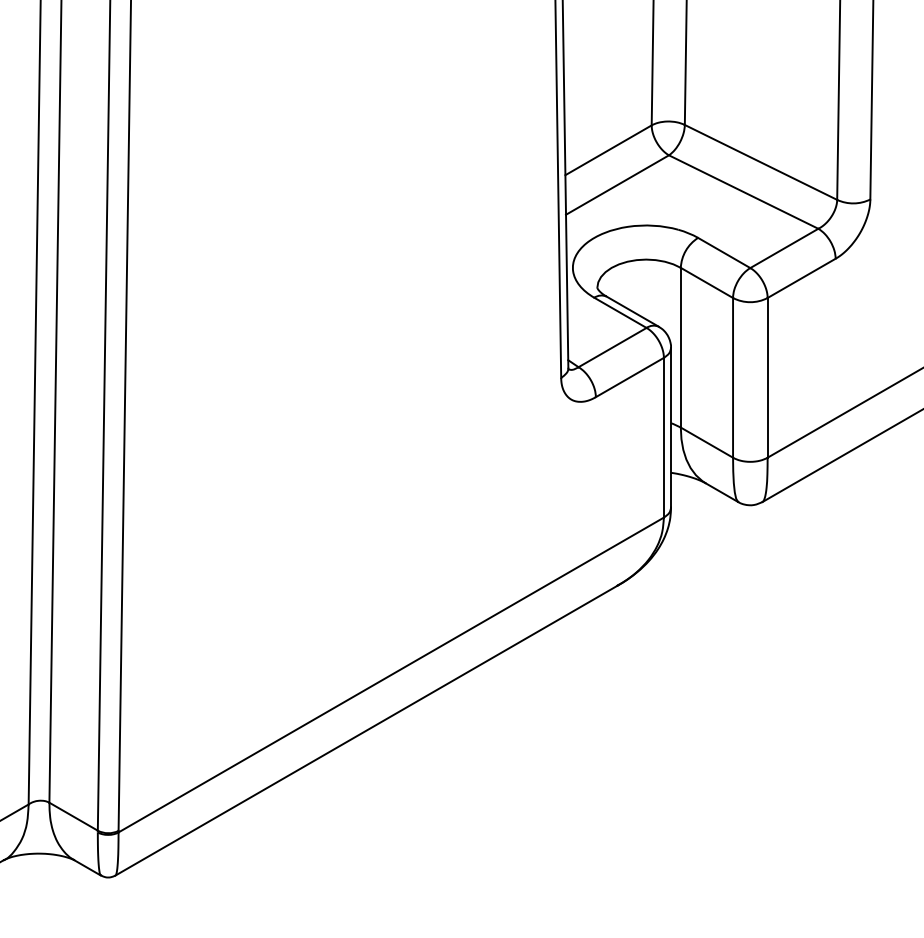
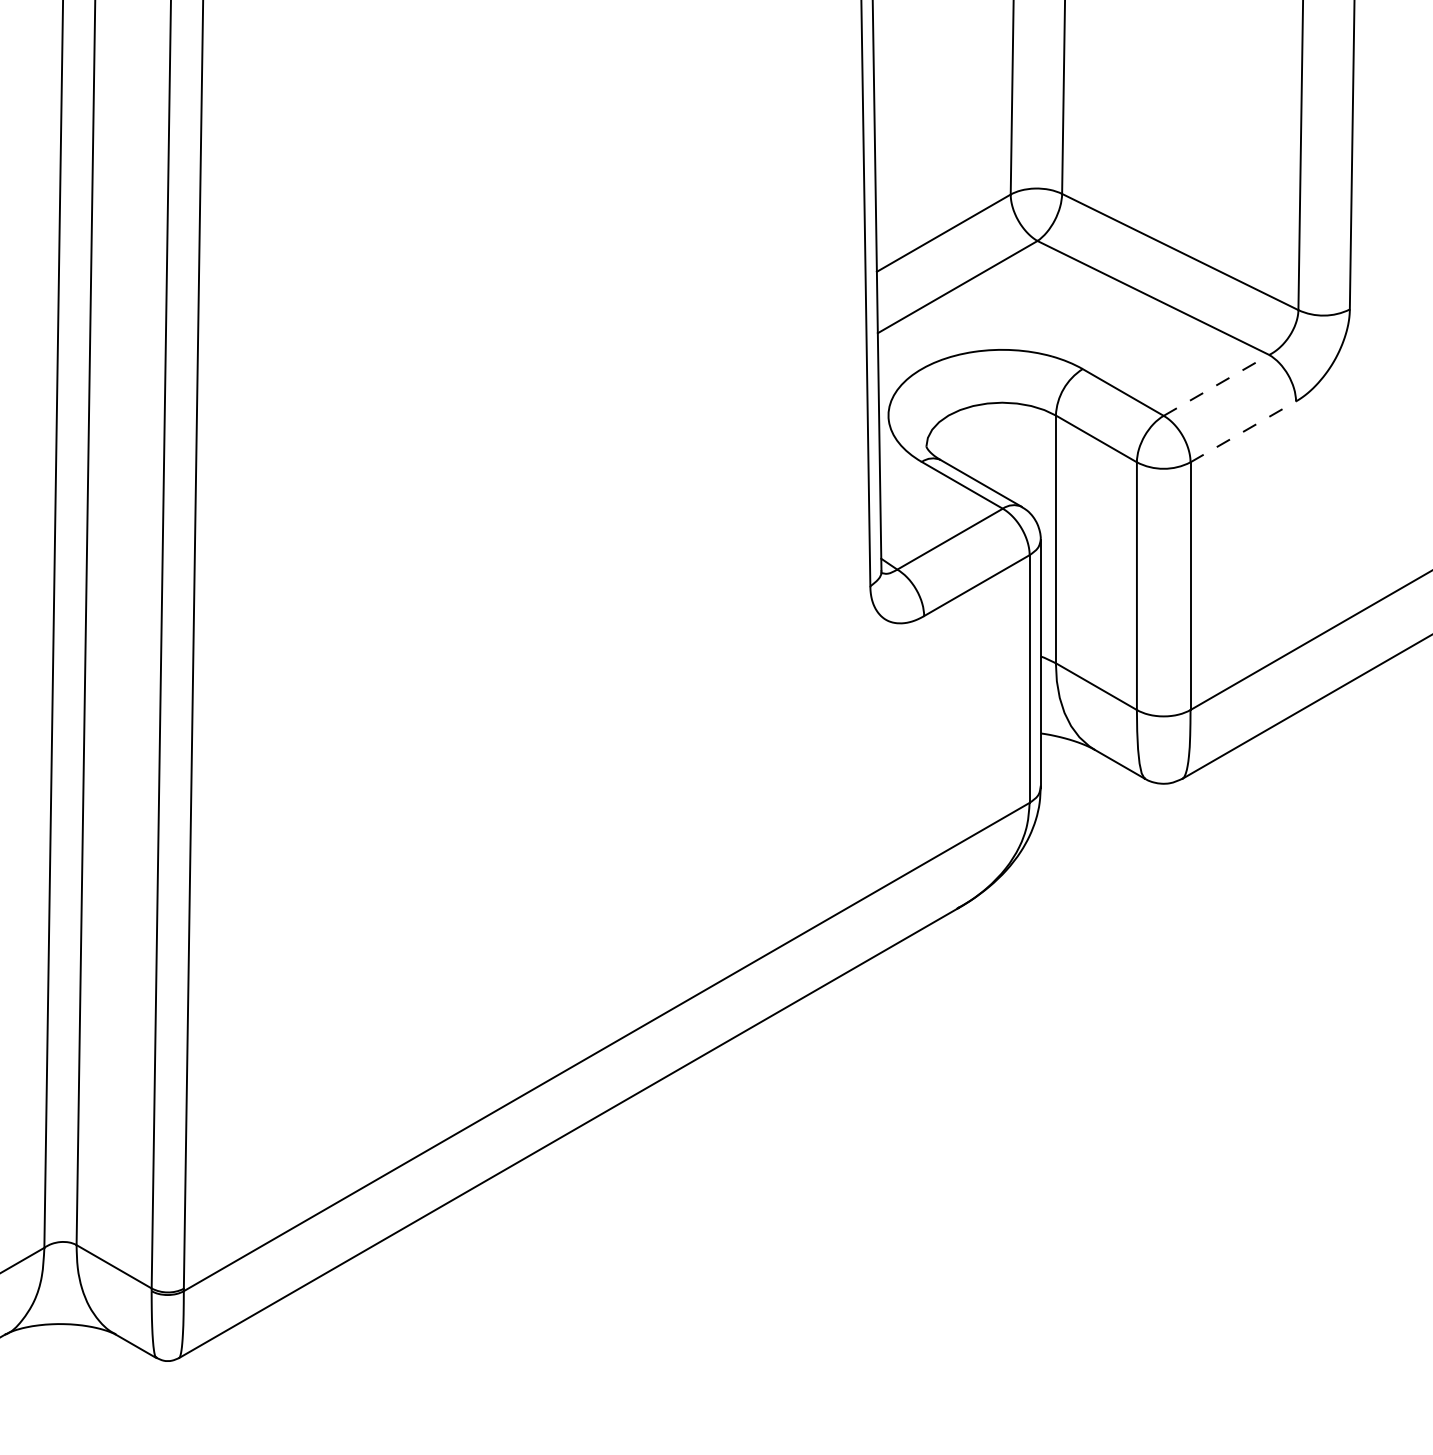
line: (784, 248) -> (1216, 385), solid -> dashed
line: (802, 278) -> (1244, 432), solid -> dashed

